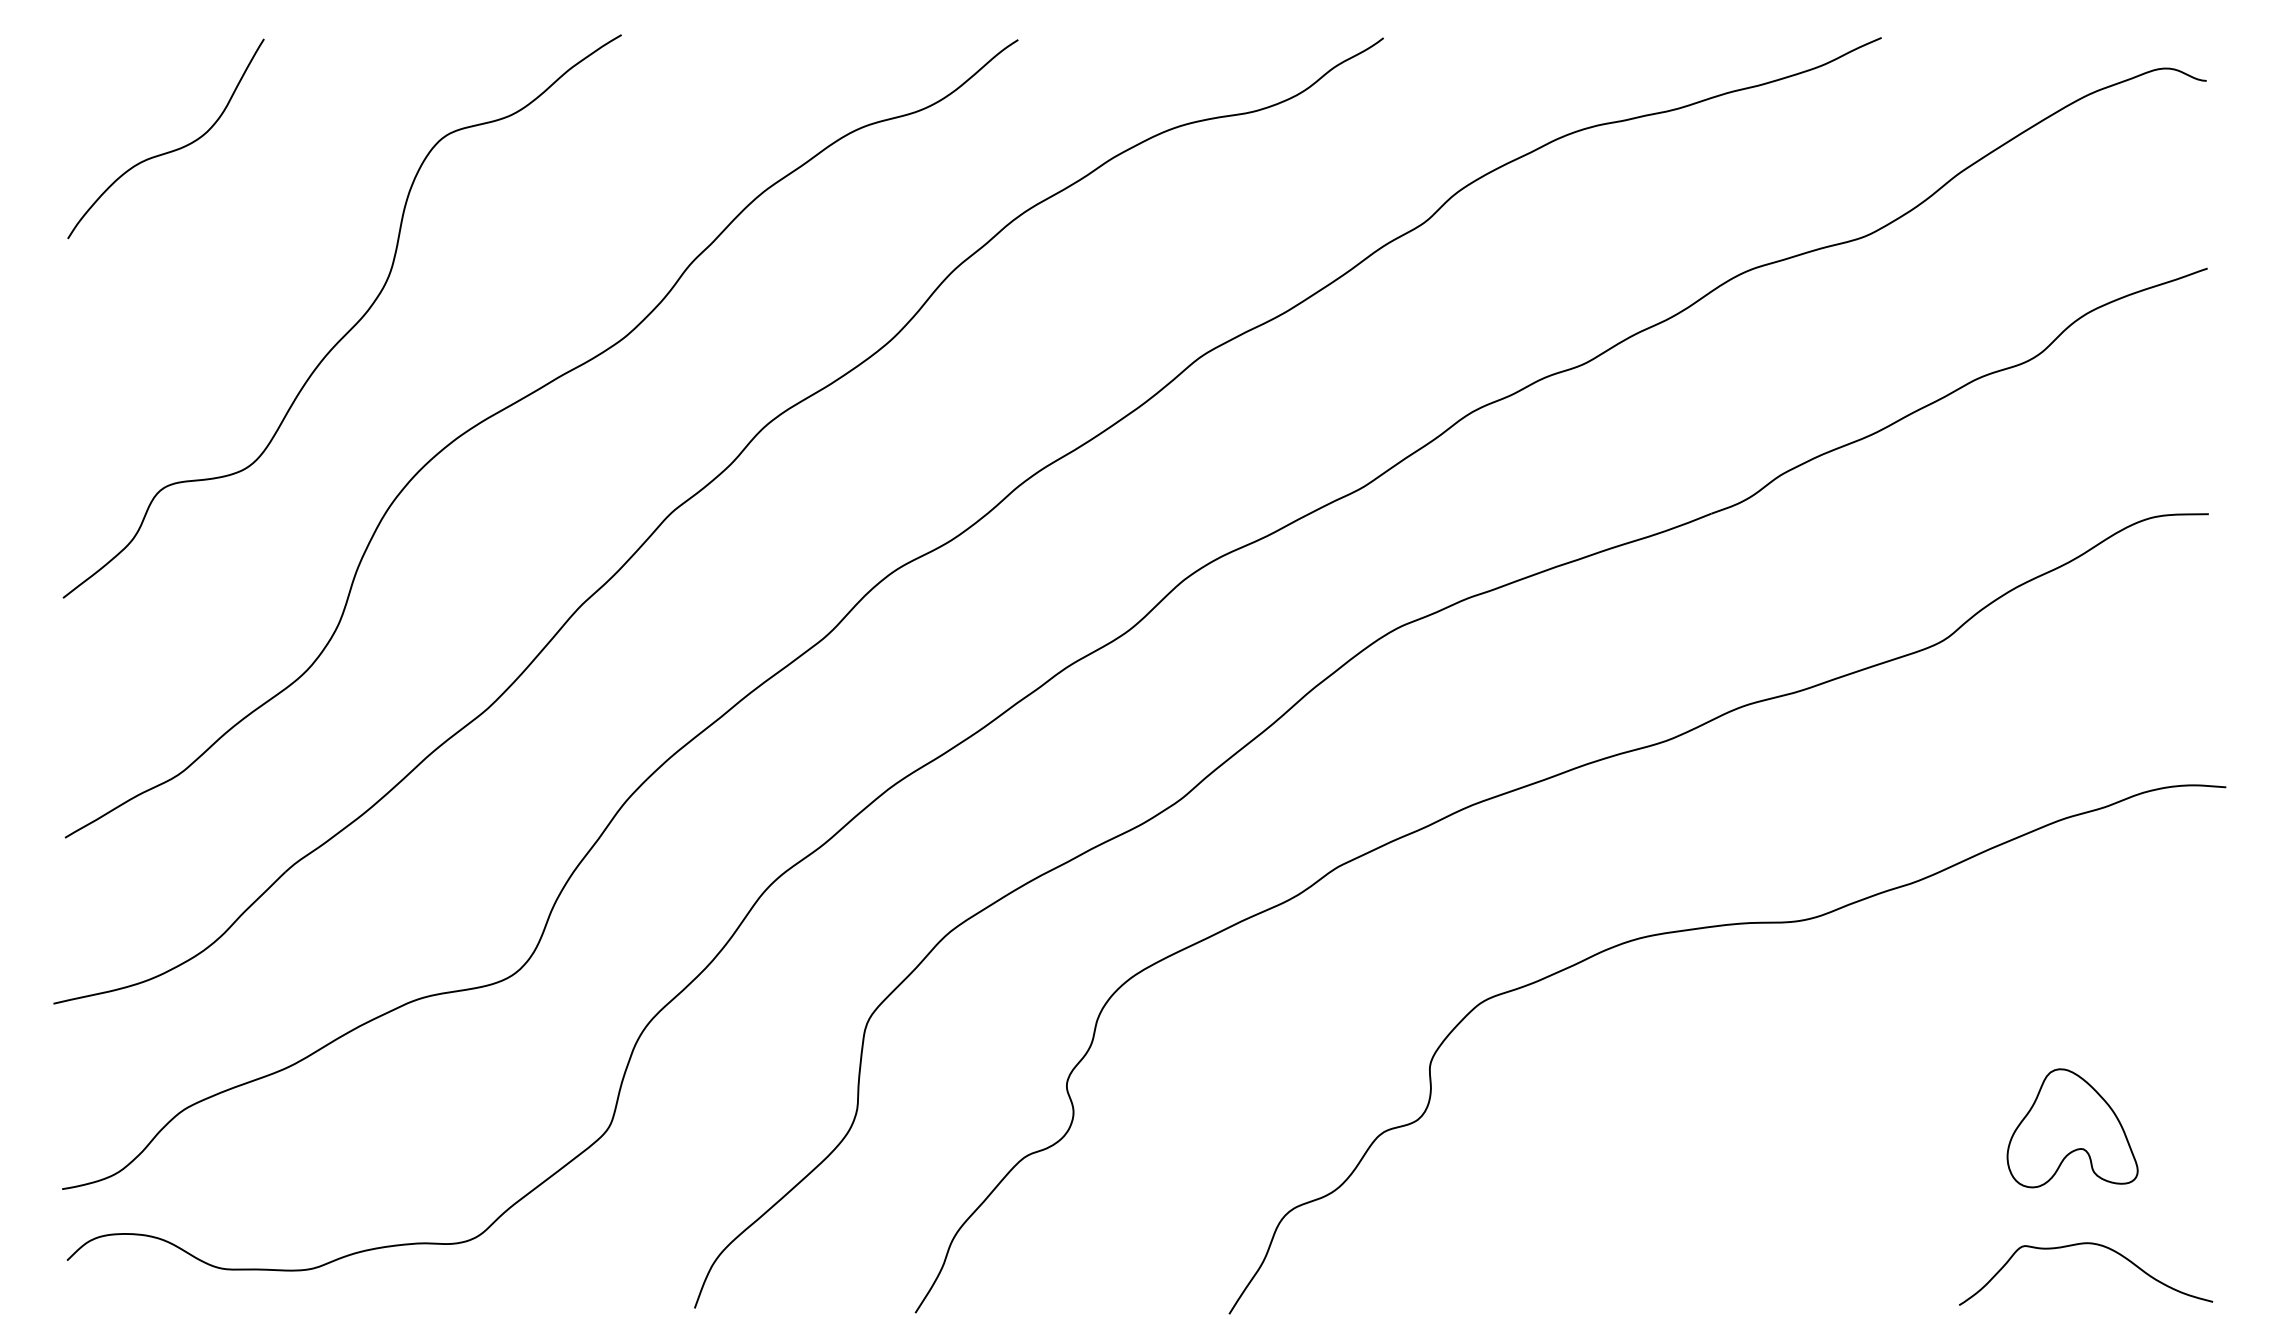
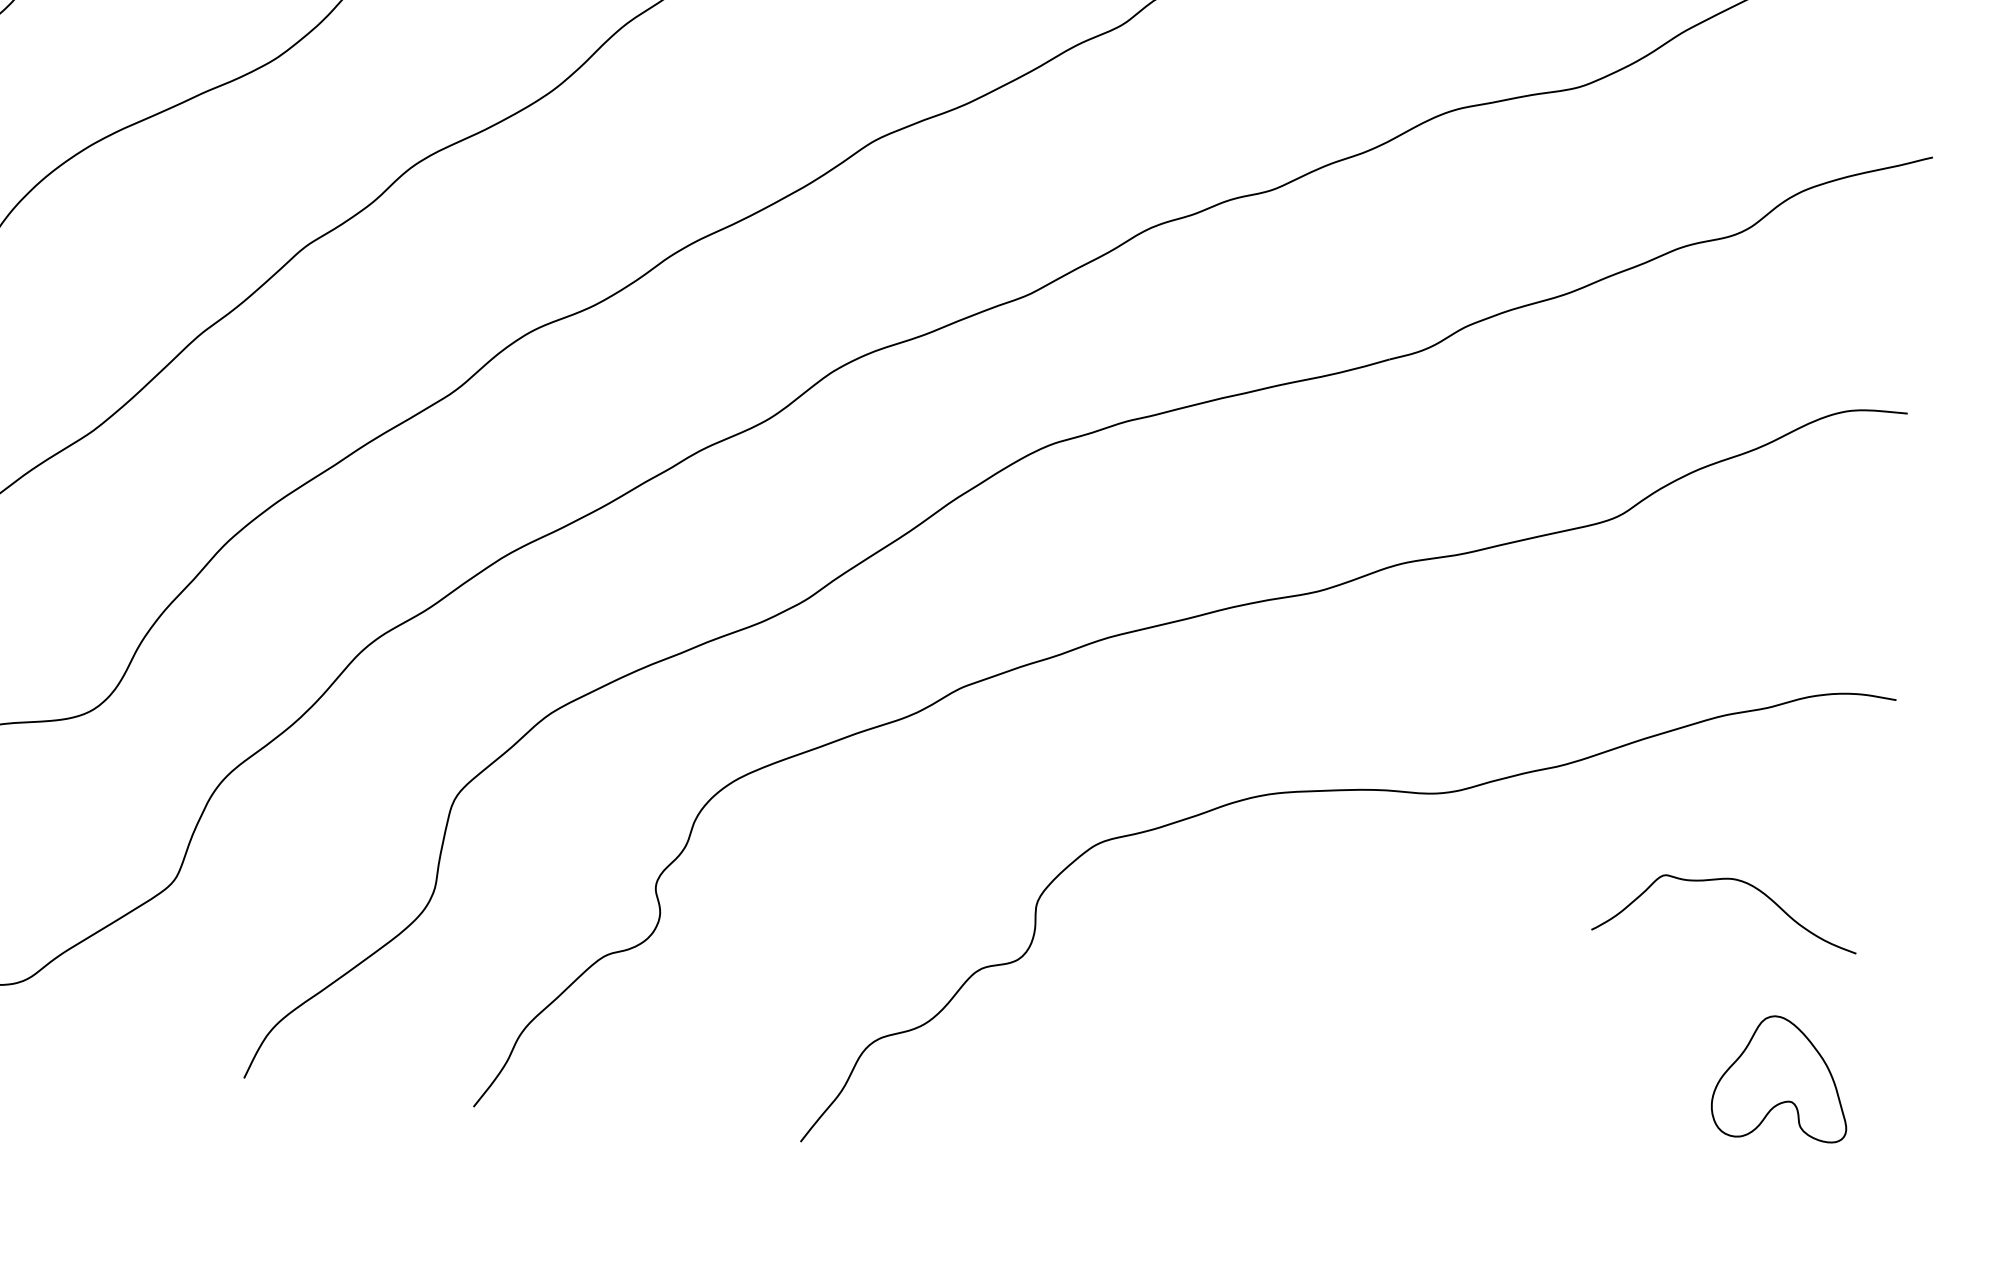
part: (2072, 1128) -> (1782, 1079), moved
curve: (2086, 1244) -> (1730, 880), moved

